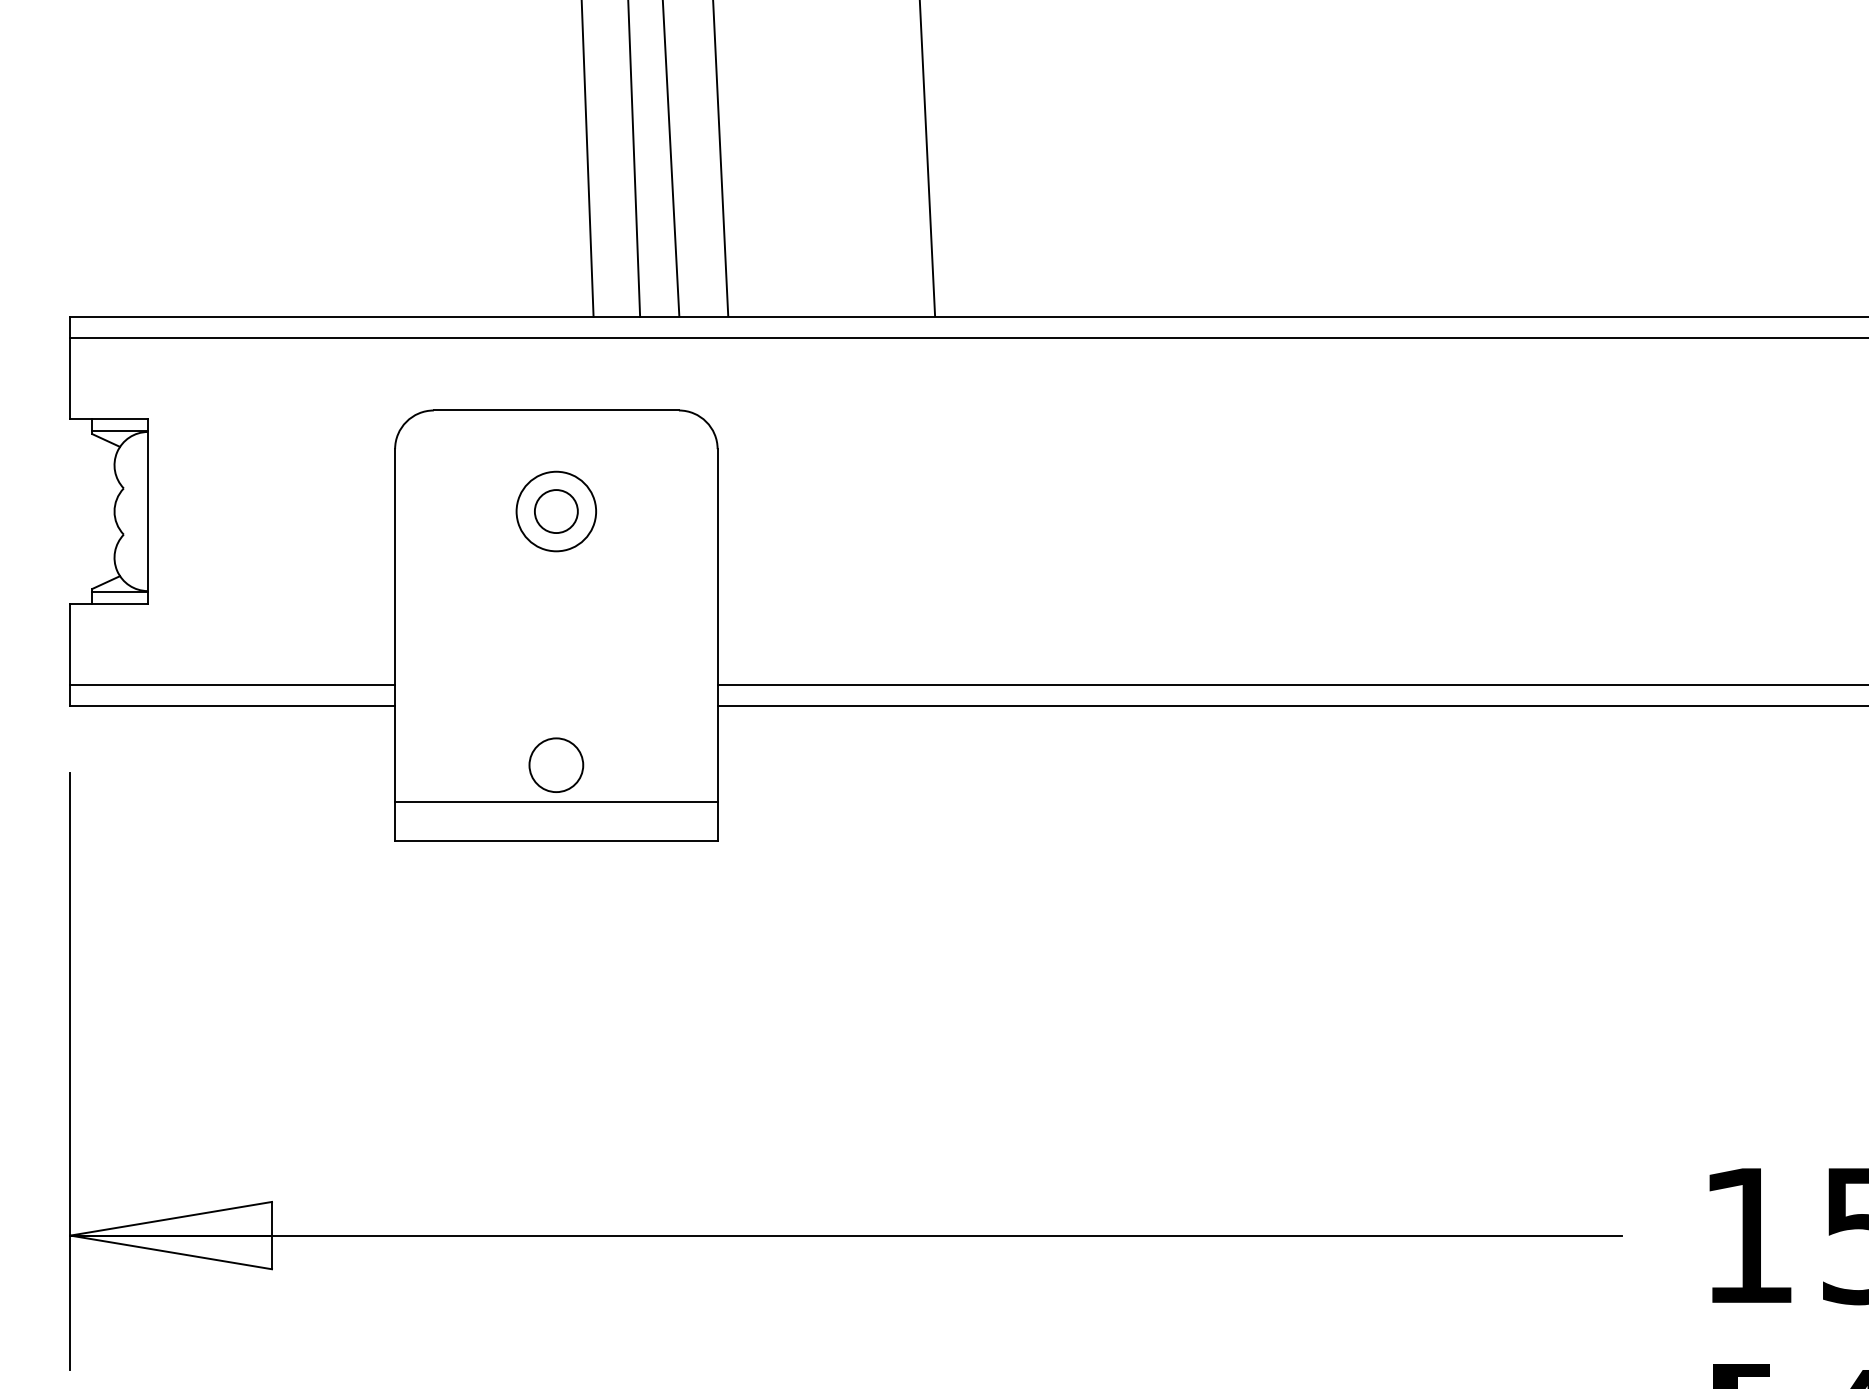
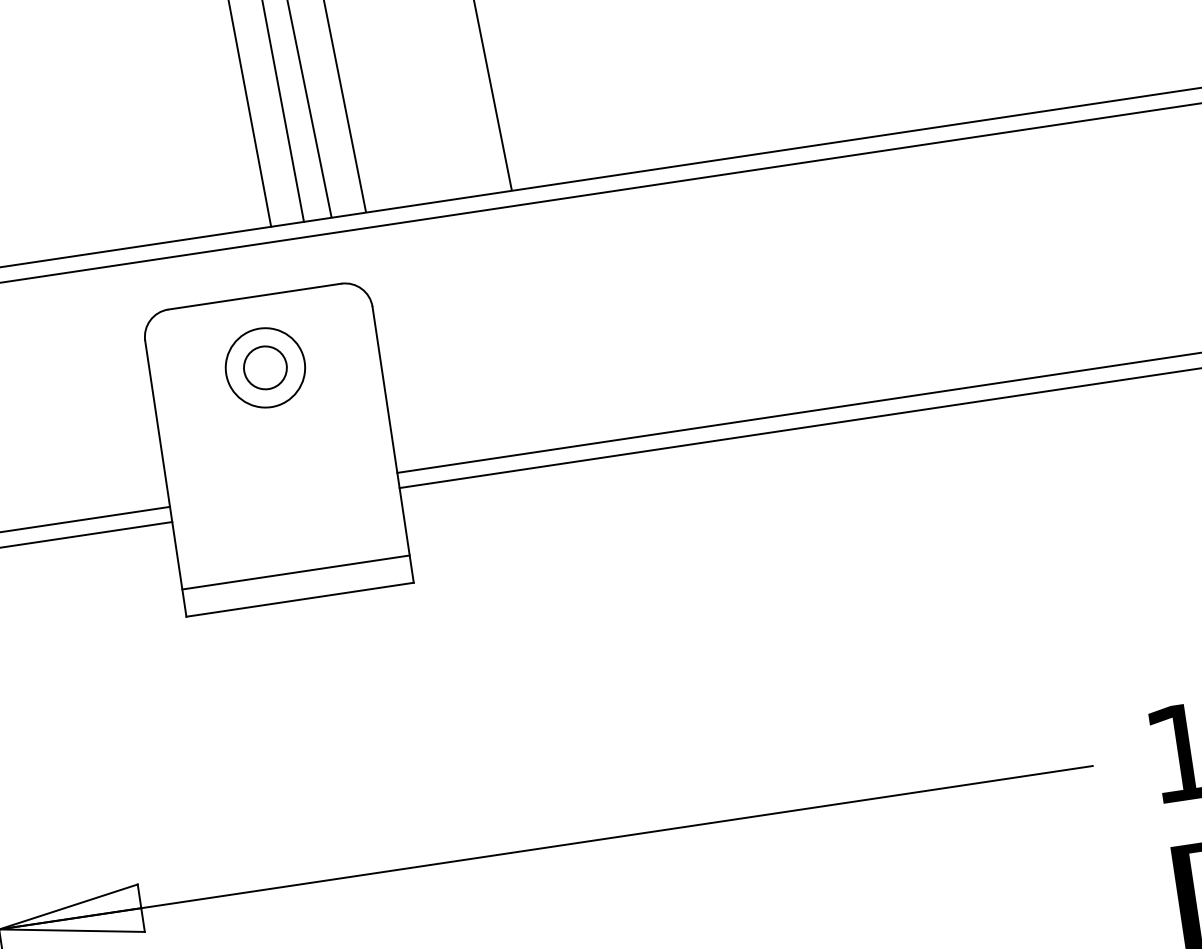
circle: (555, 511) -> (264, 367), size x1.4
circle: (556, 511) -> (265, 367), size x1.4
circle: (556, 764) -> (292, 546), removed

